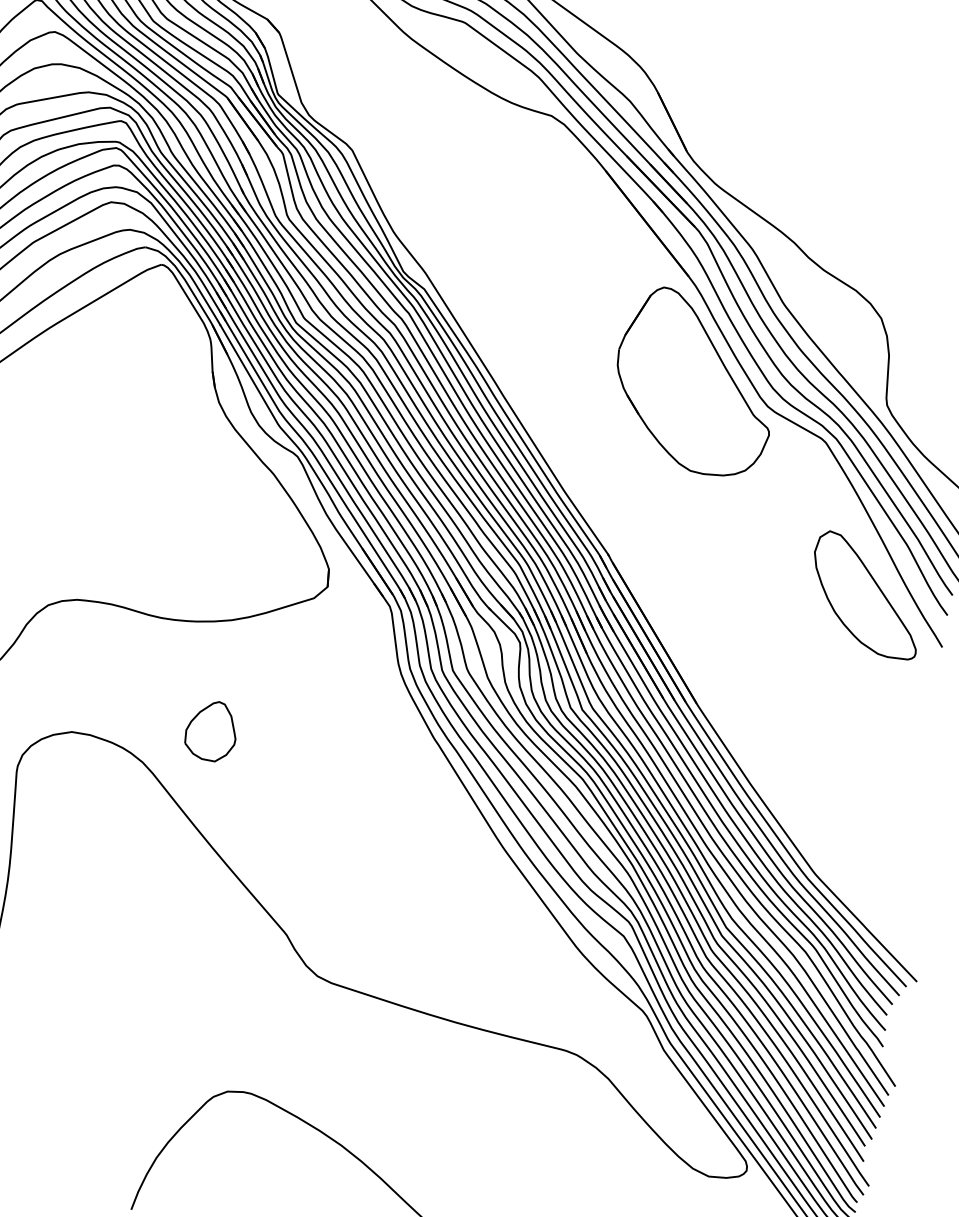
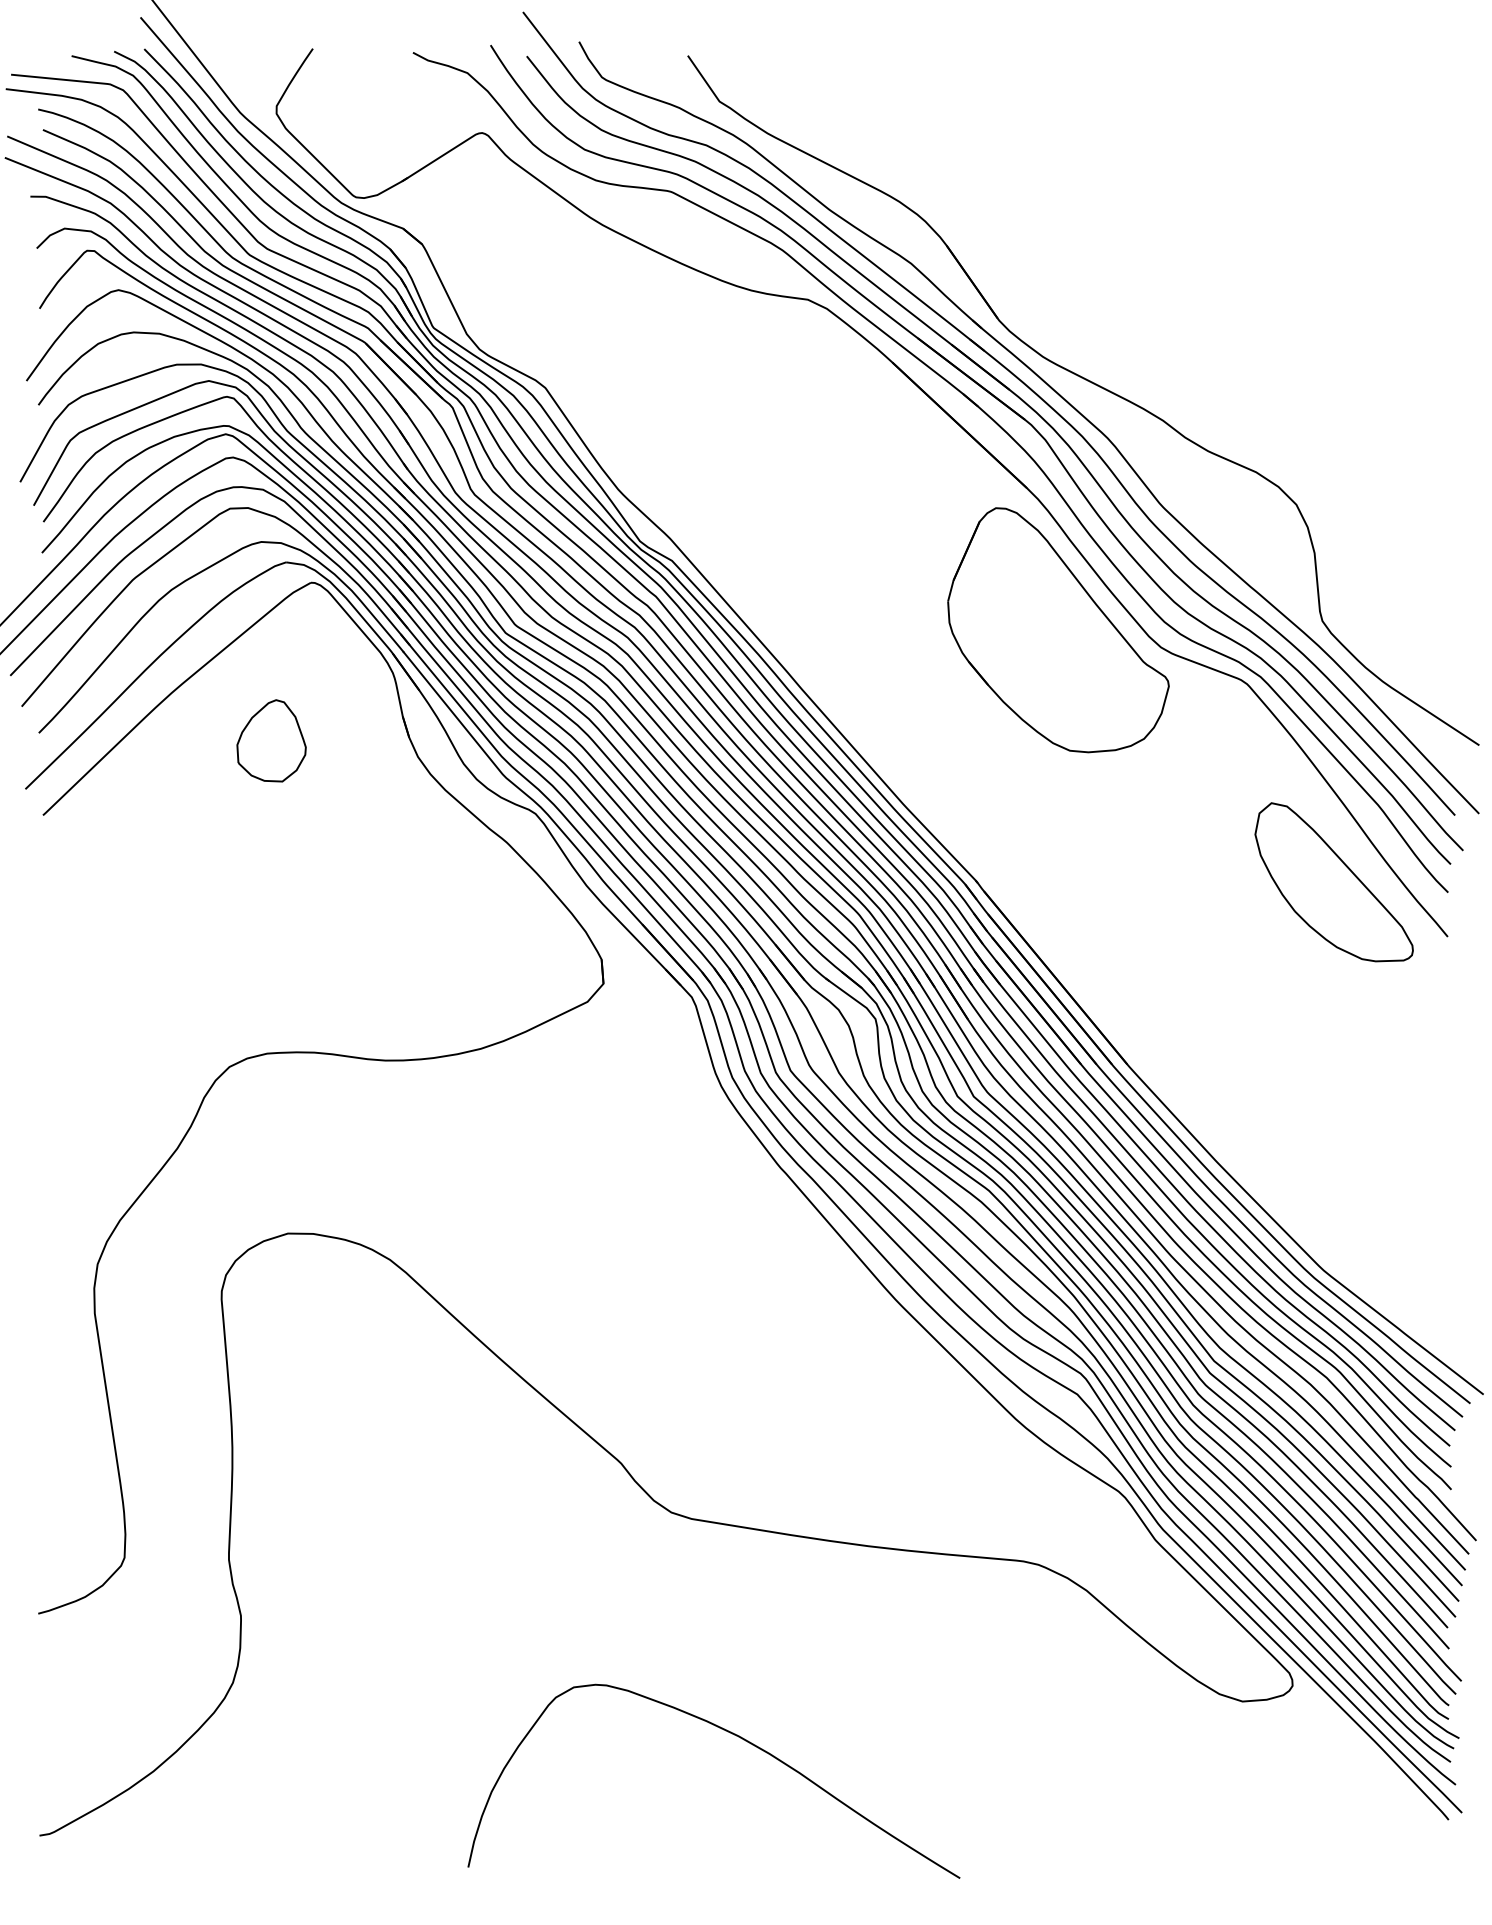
part: (211, 730) -> (271, 740), moved

